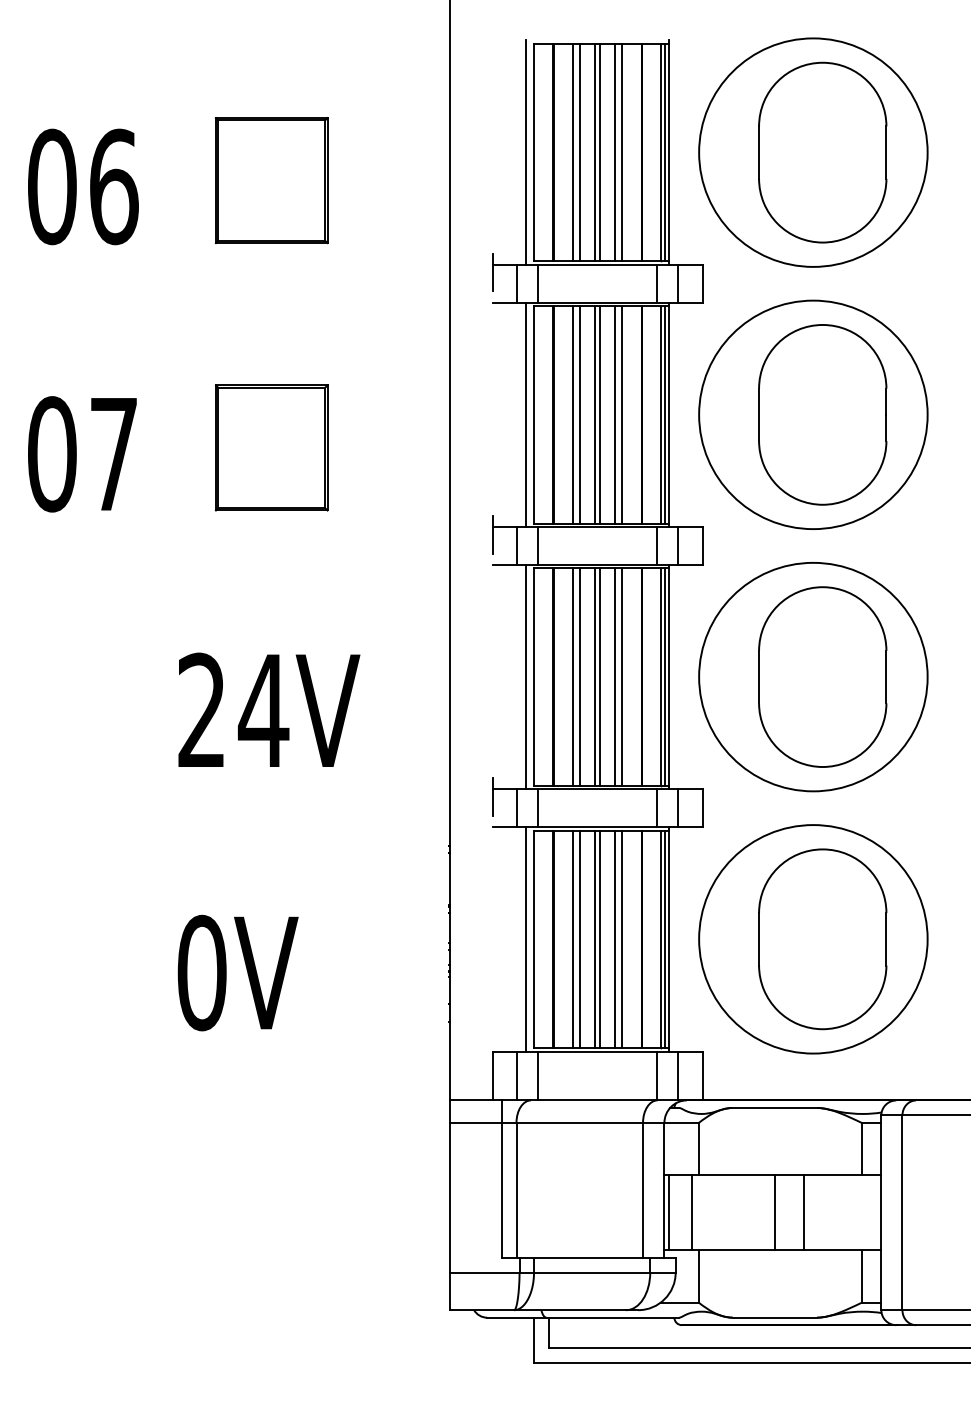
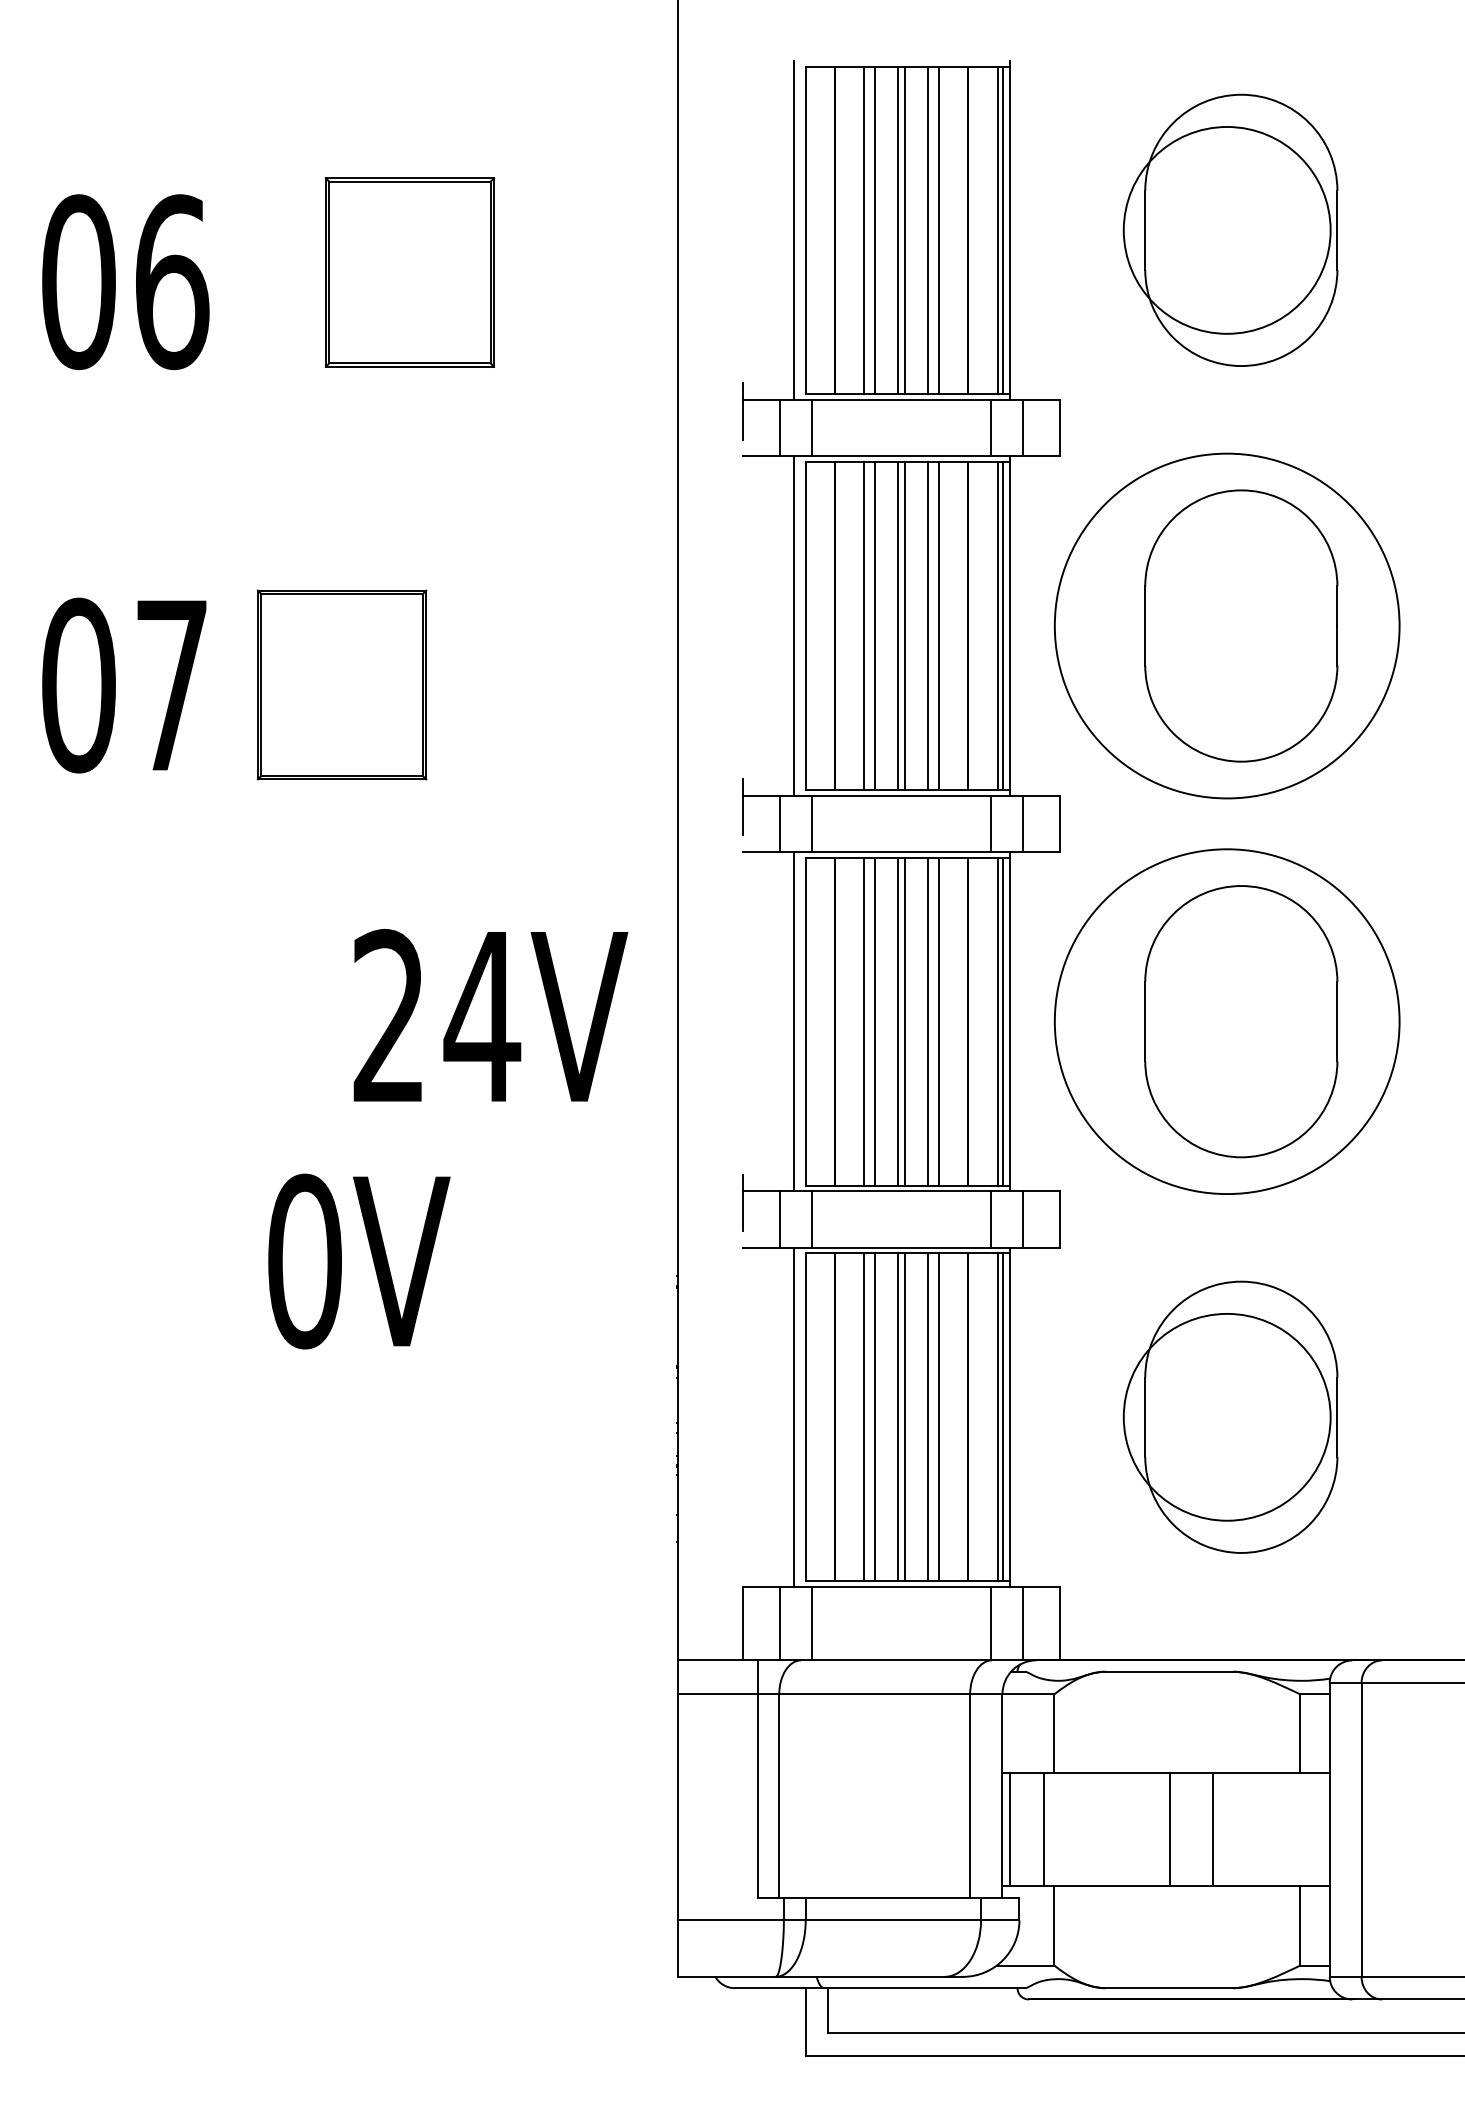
circle: (813, 152) -> (1227, 230), size x0.6
part: (271, 447) -> (341, 684), moved
text: (269, 709) -> (491, 1014), moved
circle: (813, 939) -> (1227, 1417), size x0.6
text: (237, 972) -> (358, 1260), moved

